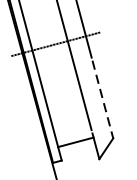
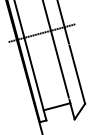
line: (103, 100) -> (77, 75), dashed -> solid

